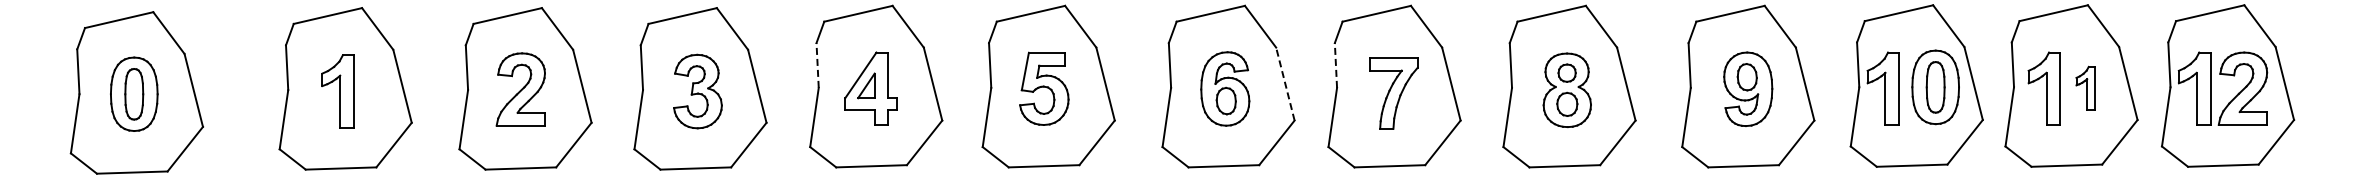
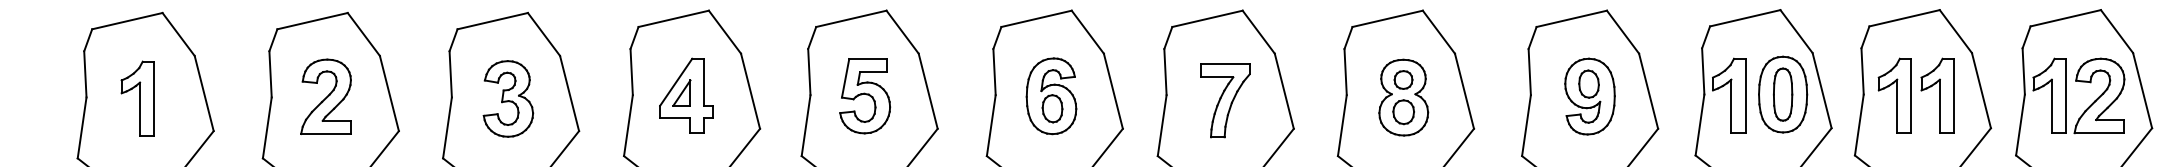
line: (817, 64) -> (631, 71), dashed -> solid
line: (1335, 64) -> (1164, 71), dashed -> solid
line: (1285, 84) -> (1113, 91), dashed -> solid
part: (2085, 88) -> (1937, 95), size x1.67

